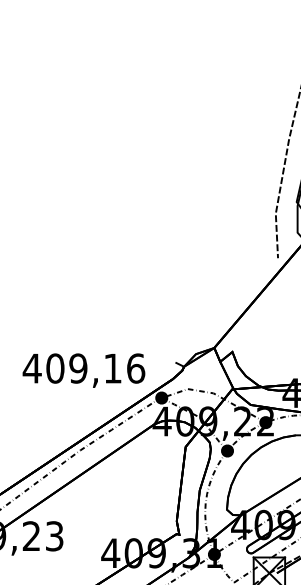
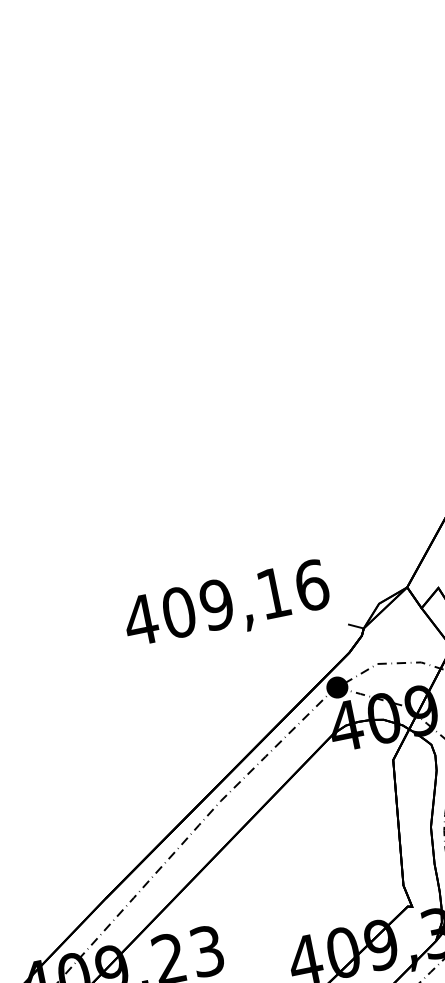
text: (83, 370) -> (226, 606), moved

